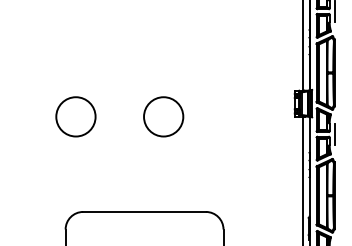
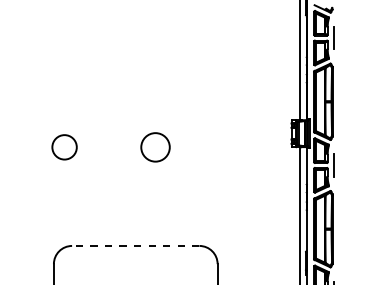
circle: (75, 116) -> (64, 146), size x0.6
circle: (163, 117) -> (155, 147), size x0.7
line: (144, 211) -> (135, 245), solid -> dashed

